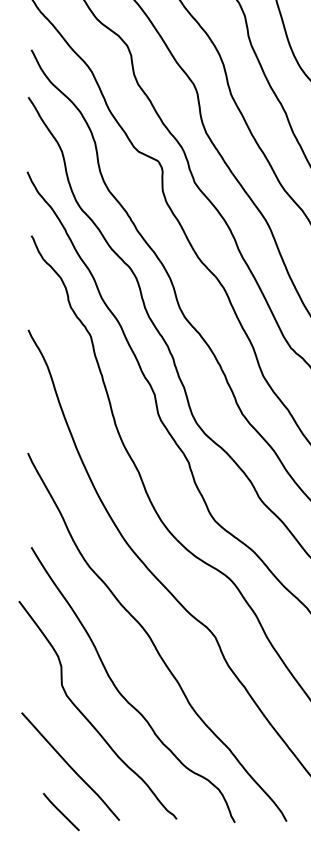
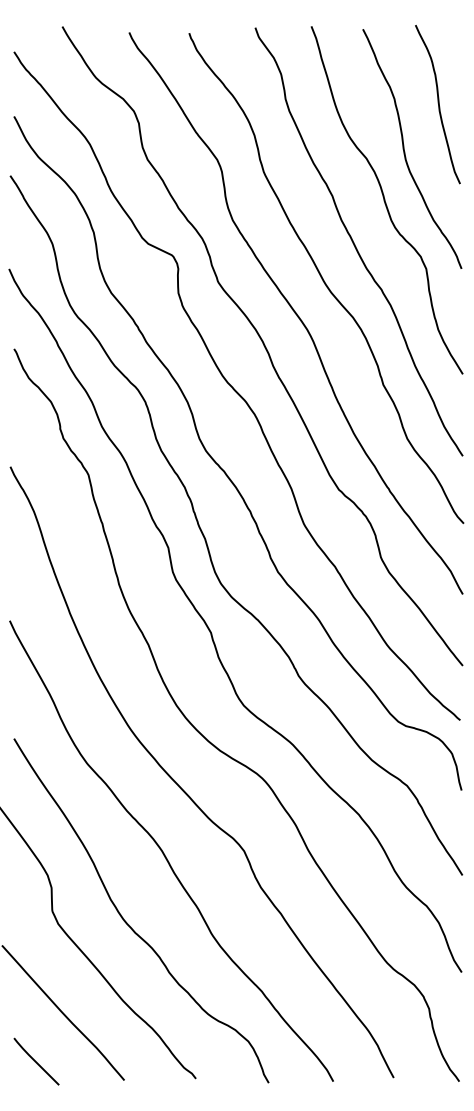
line: (61, 811) -> (36, 1061), moved

